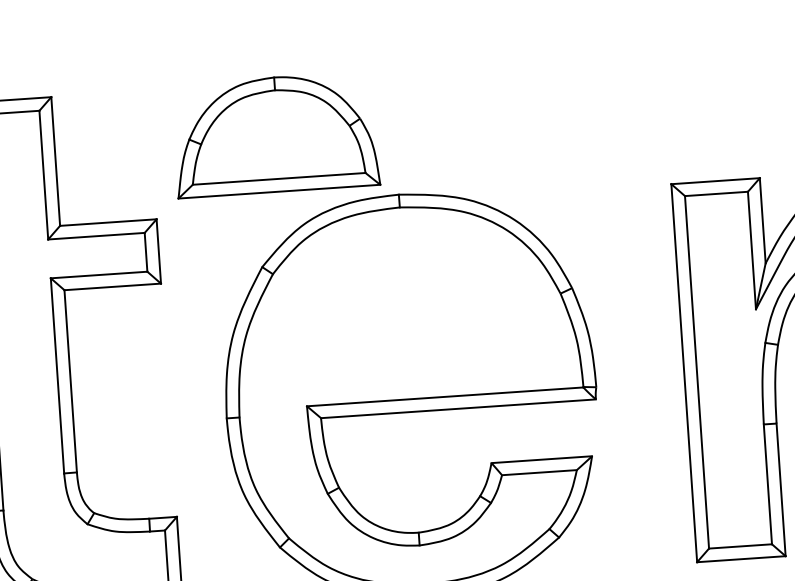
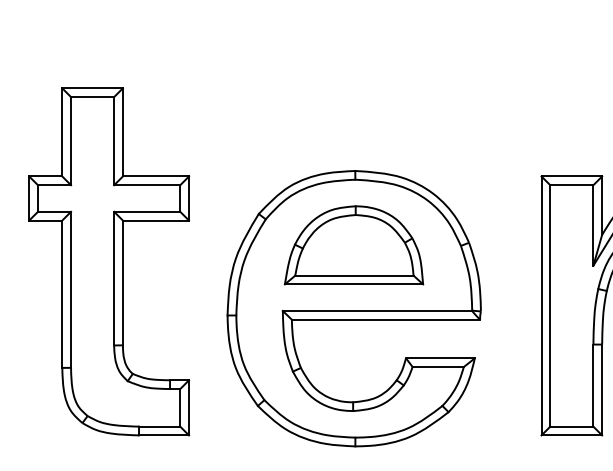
part: (274, 134) -> (353, 245), moved

